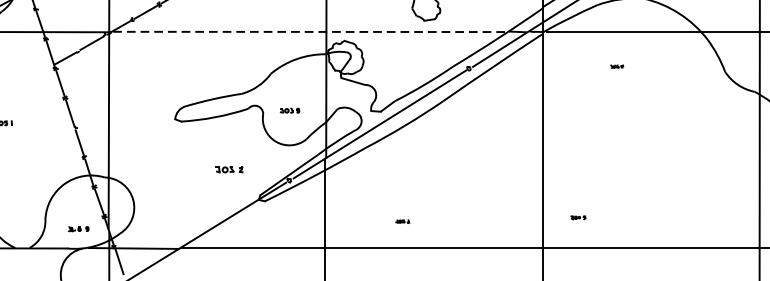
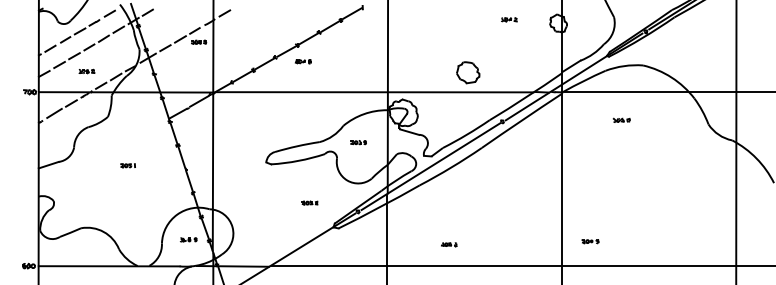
line: (310, 32) -> (375, 92), dashed -> solid
part: (616, 65) -> (621, 119), size x1.67
part: (289, 110) -> (358, 142), moved
part: (228, 169) -> (309, 202), size x0.71
part: (578, 217) -> (590, 241), size x1.43
part: (403, 221) -> (449, 244), size x1.43
part: (78, 228) -> (188, 239), moved

